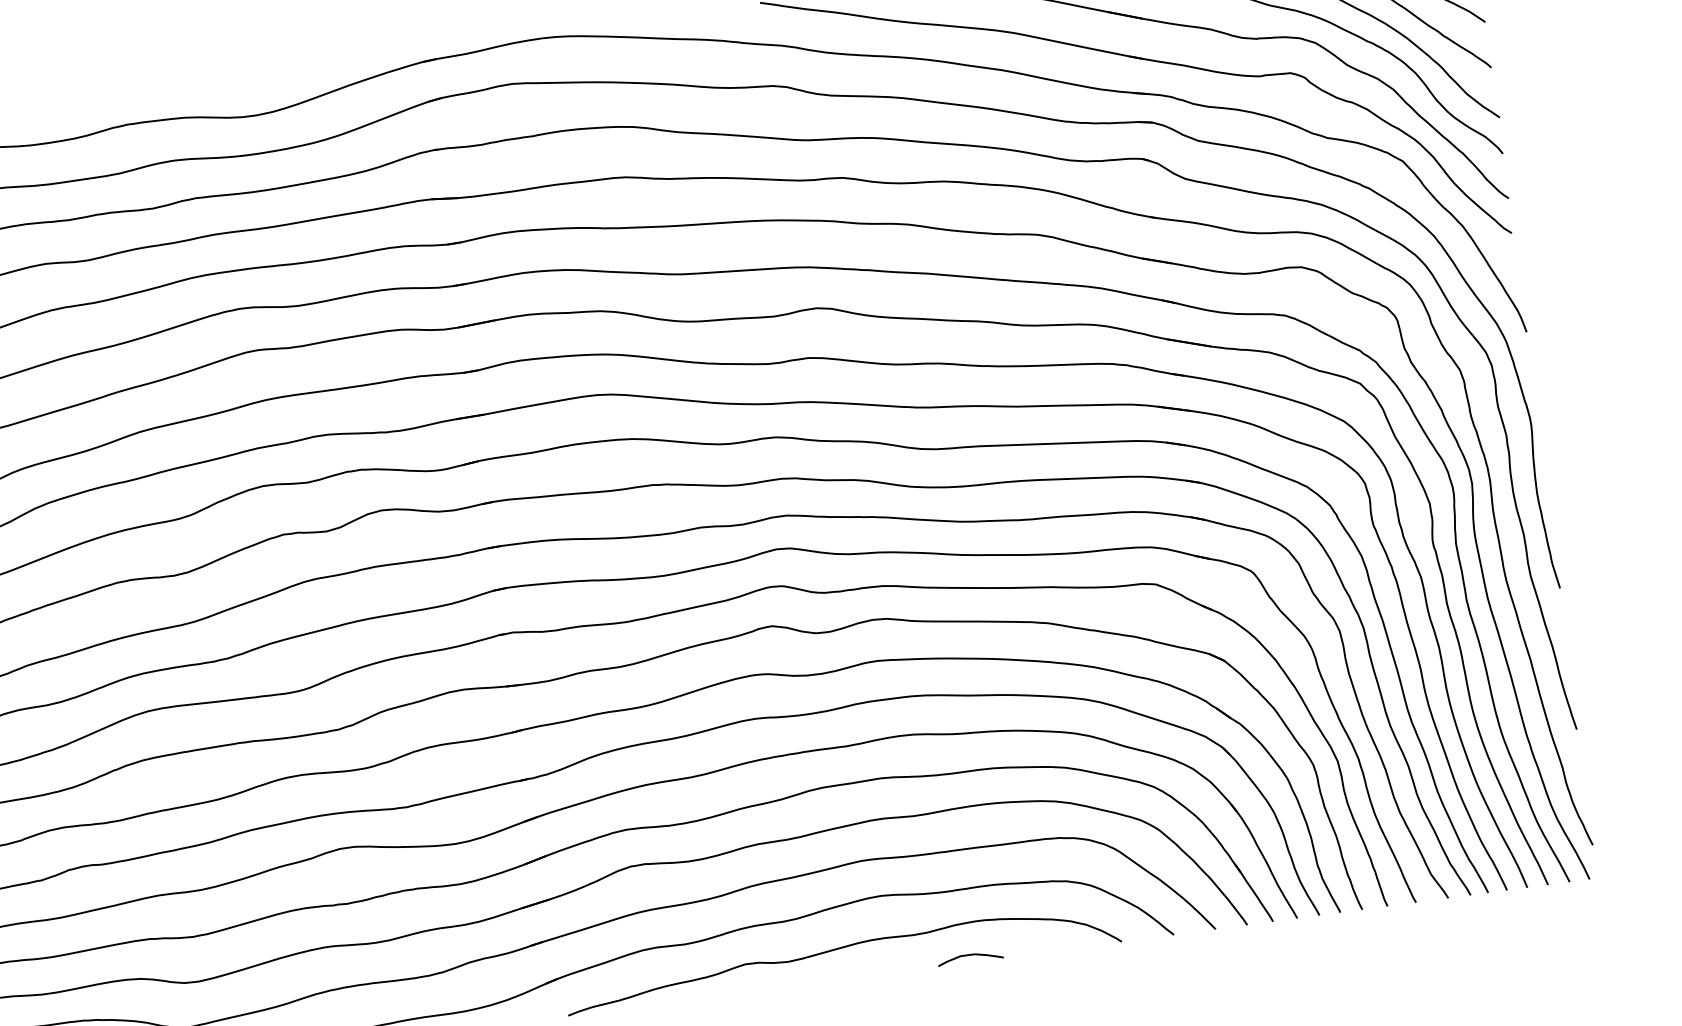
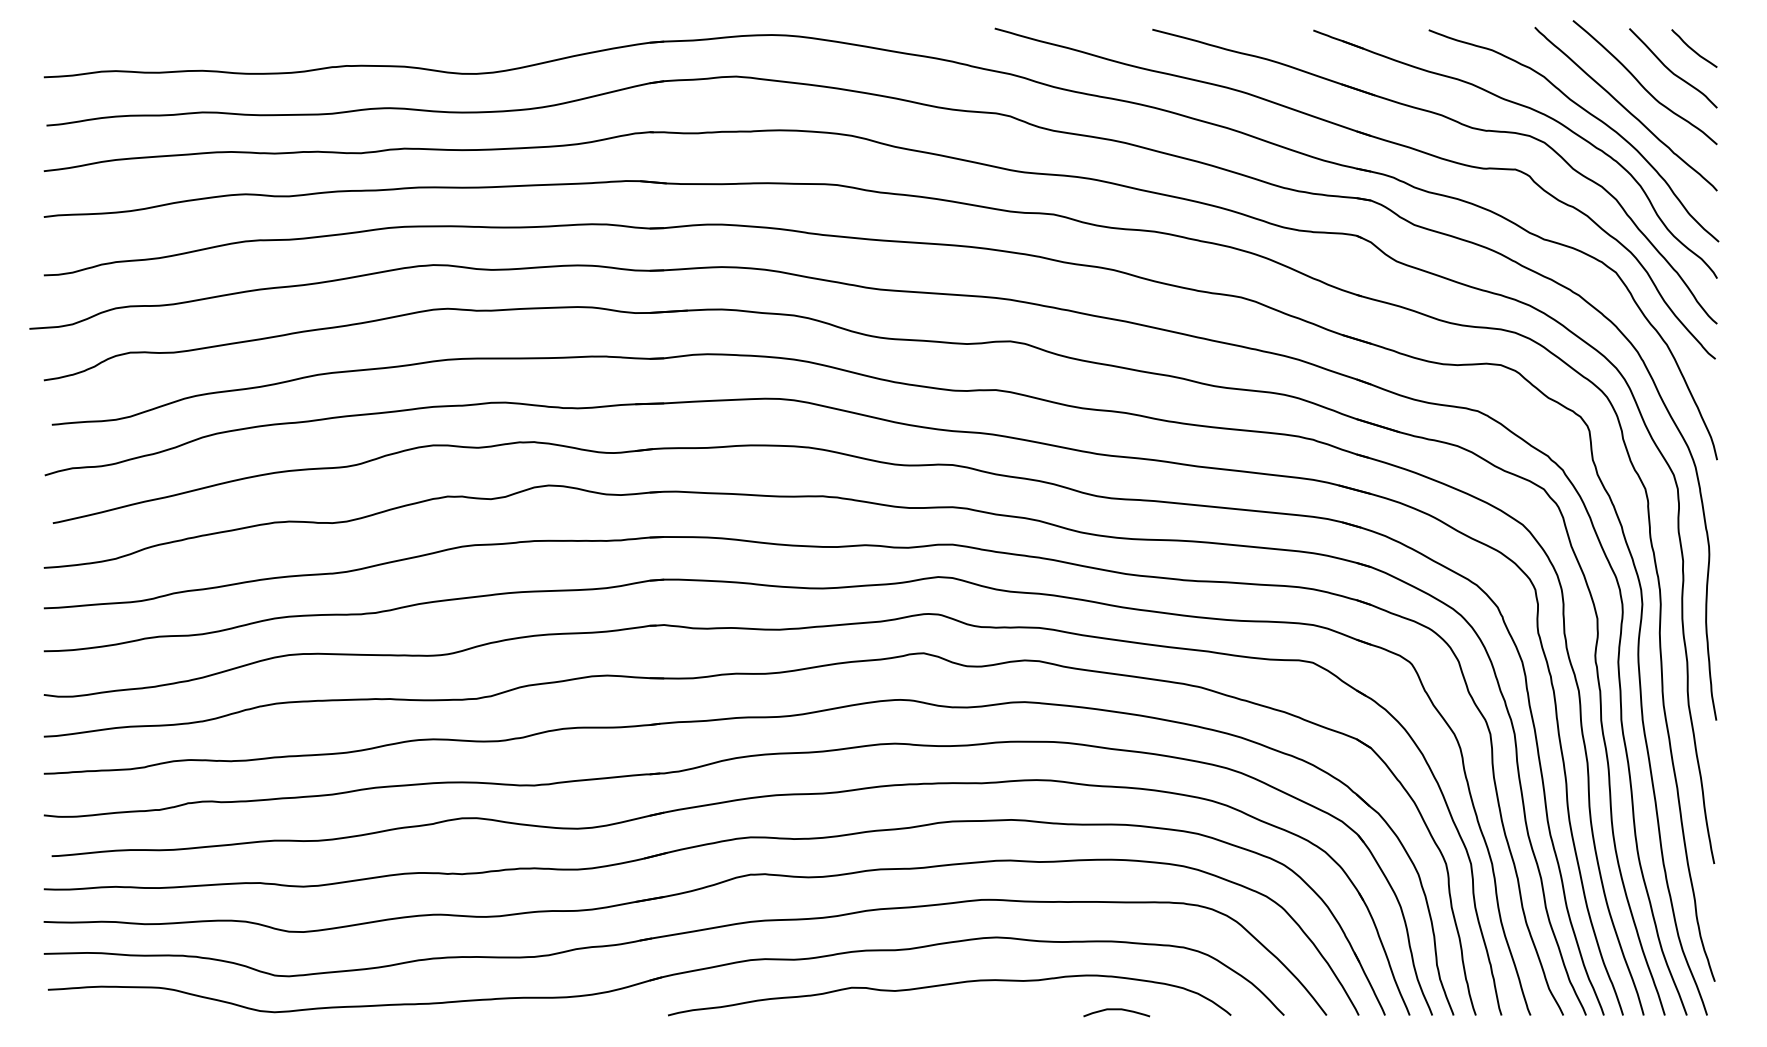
curve: (970, 956) -> (1116, 1010), moved

